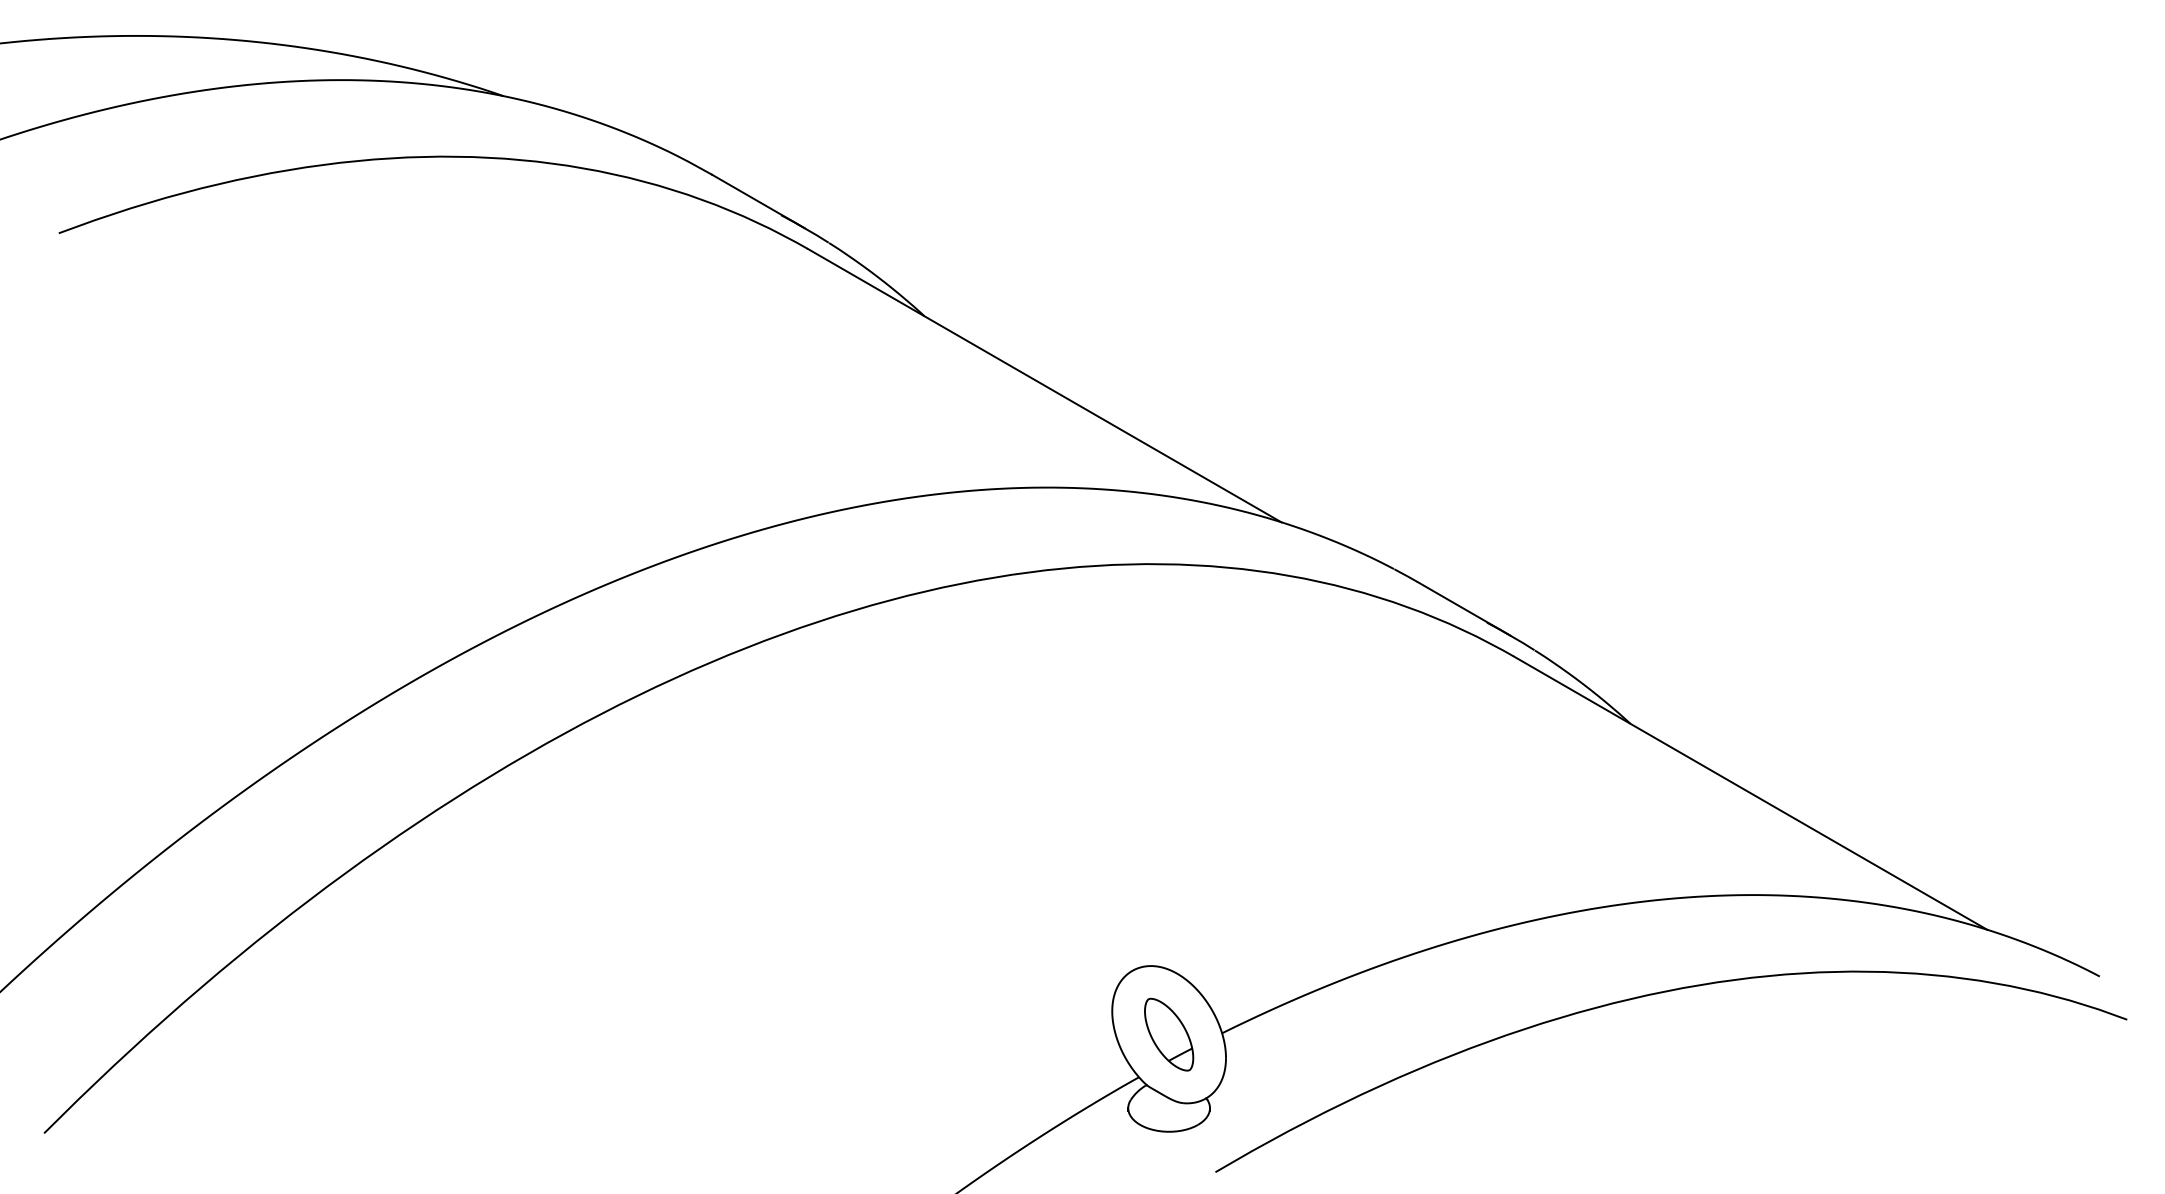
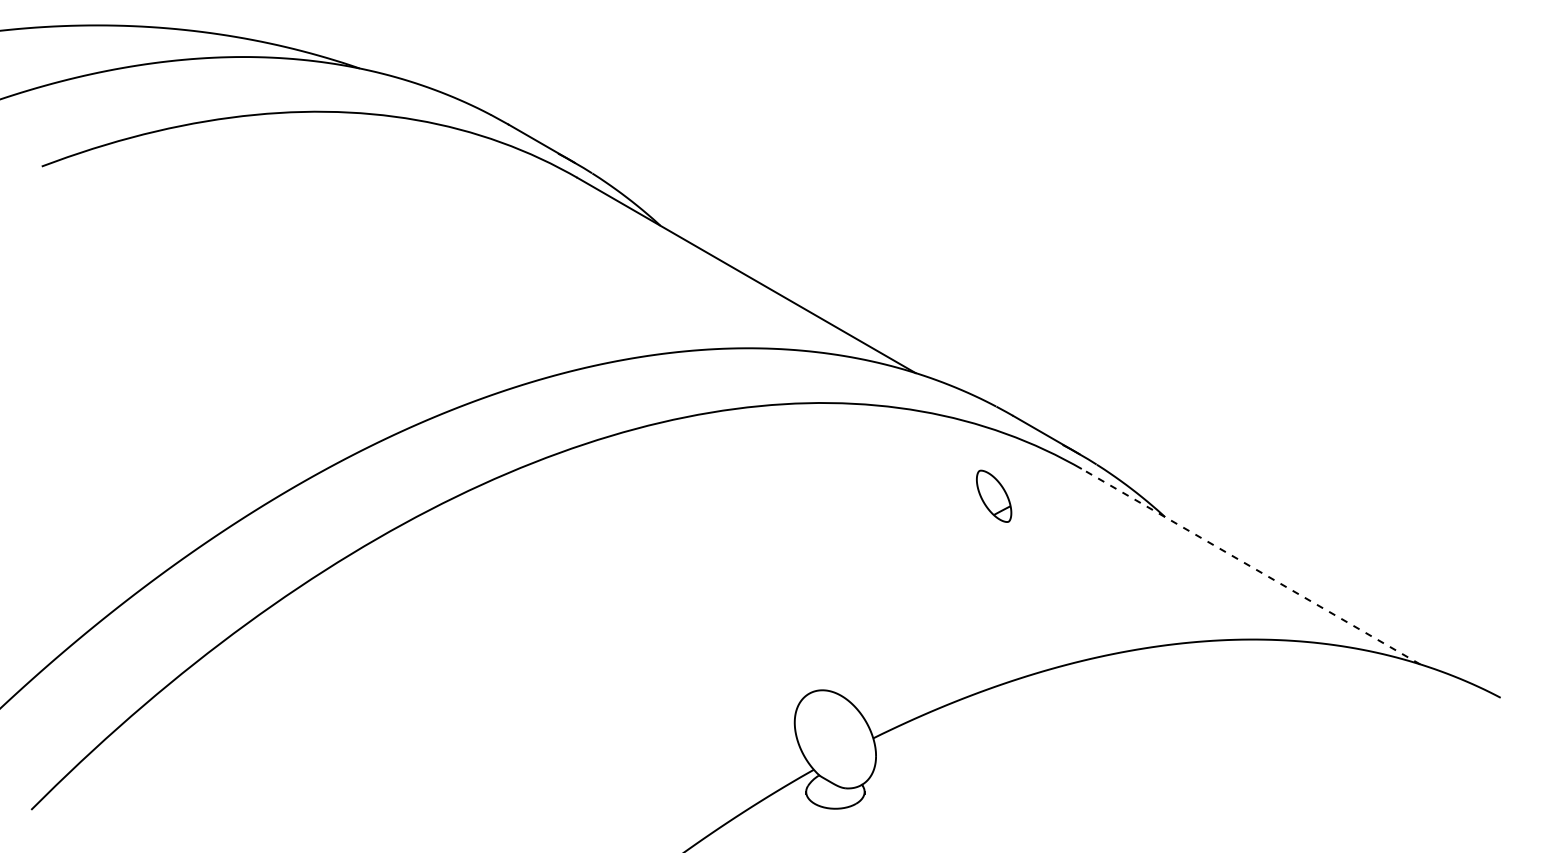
line: (1750, 792) -> (1250, 566), solid -> dashed
curve: (1657, 994) -> (1184, 710), removed
part: (1169, 1034) -> (994, 496), moved

